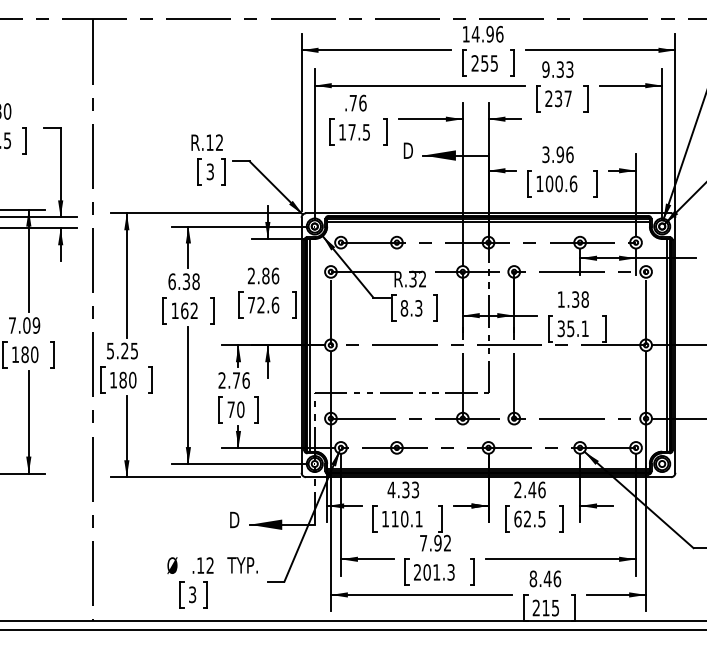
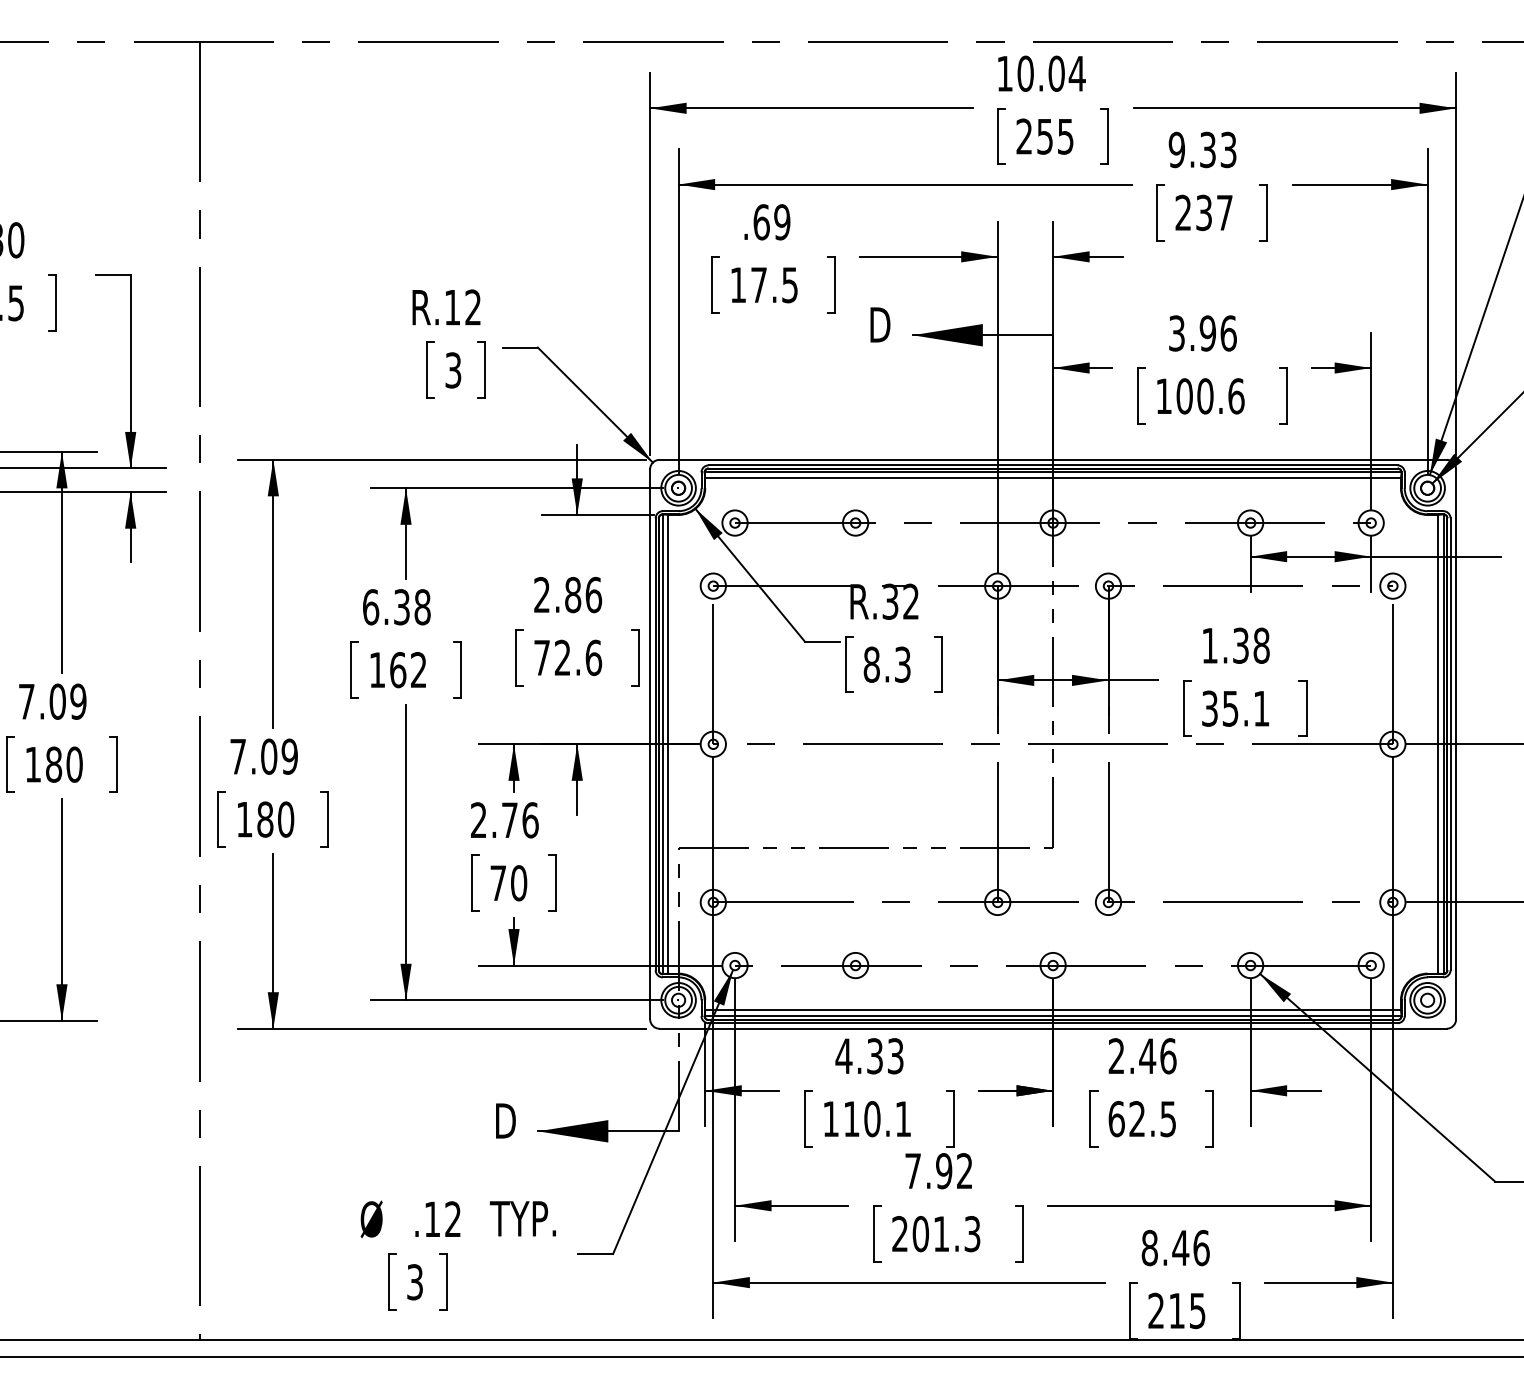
text: (487, 33) -> (1050, 72), 14.96 -> 10.04
text: (357, 102) -> (770, 220), .76 -> .69
text: (122, 350) -> (263, 755), 5.25 -> 7.09

